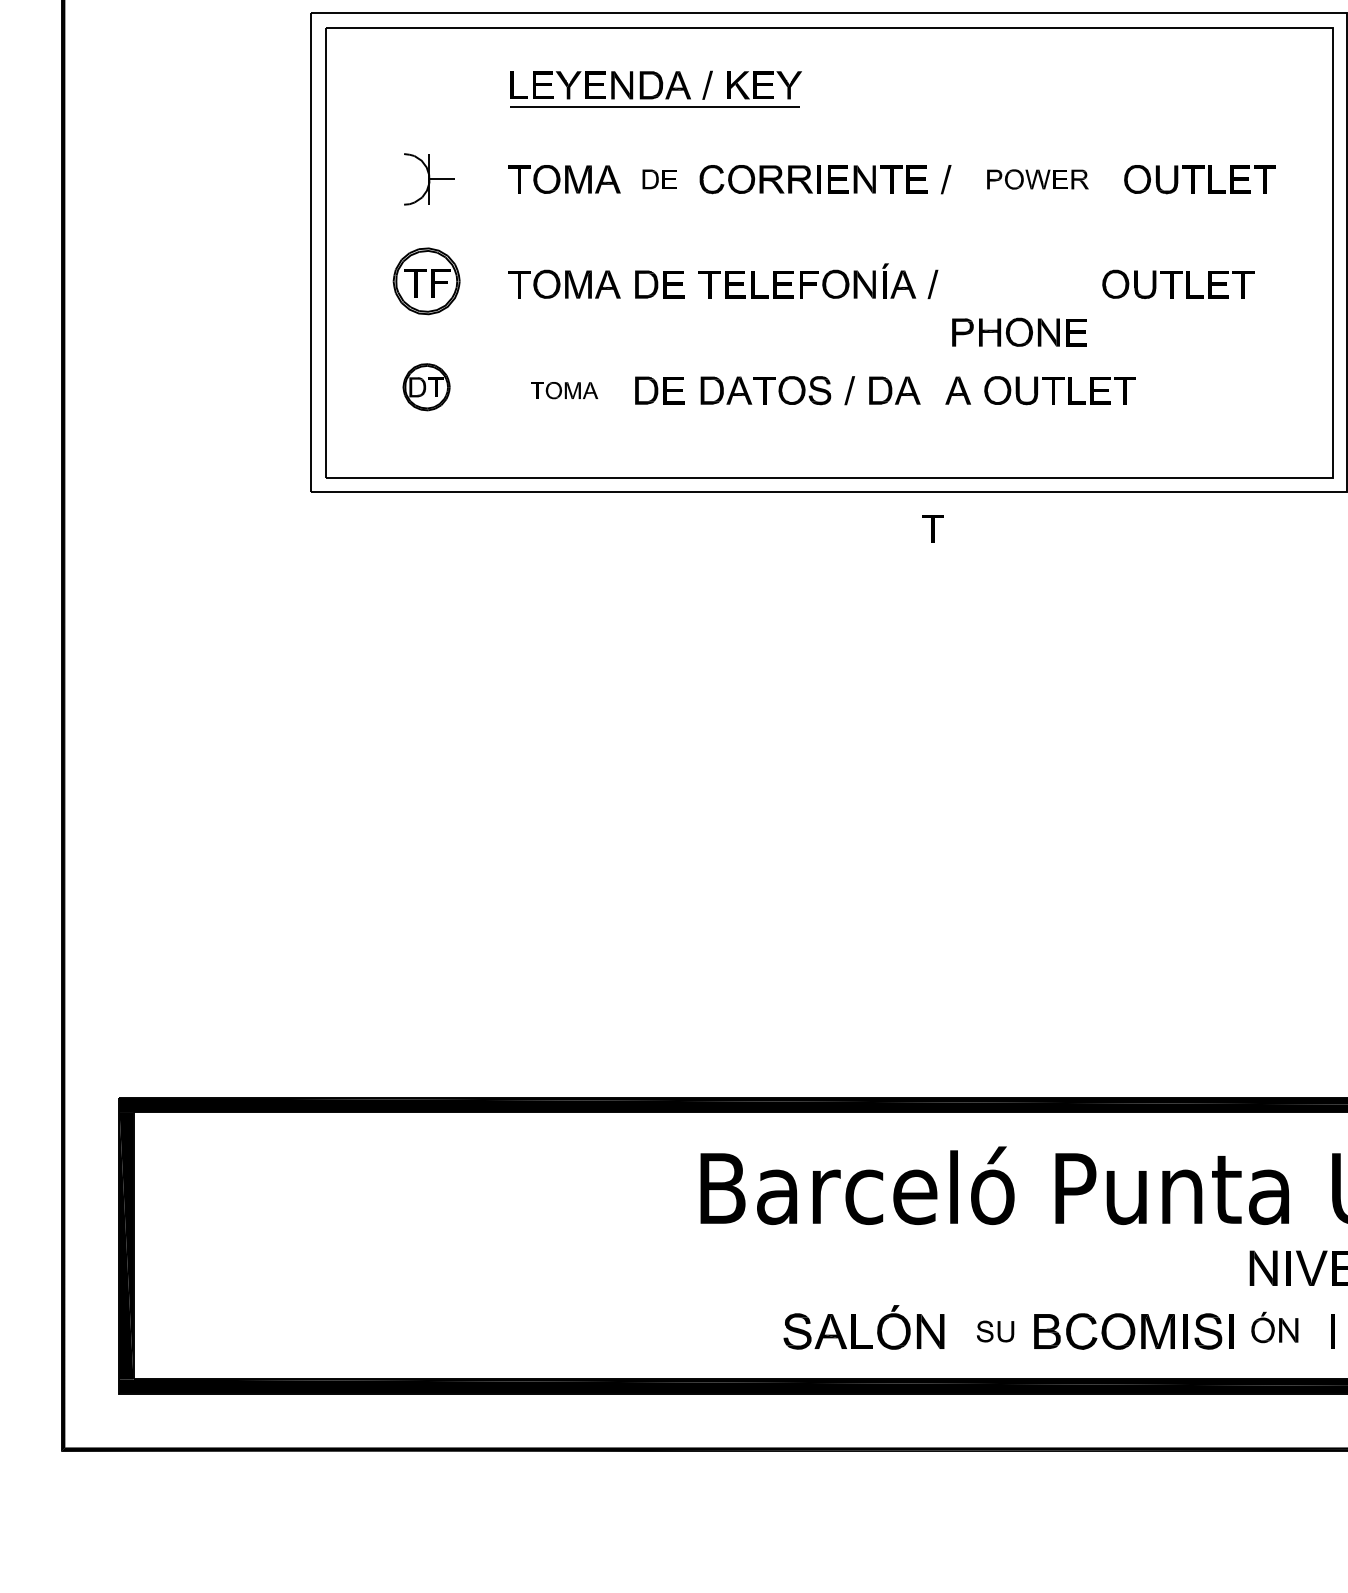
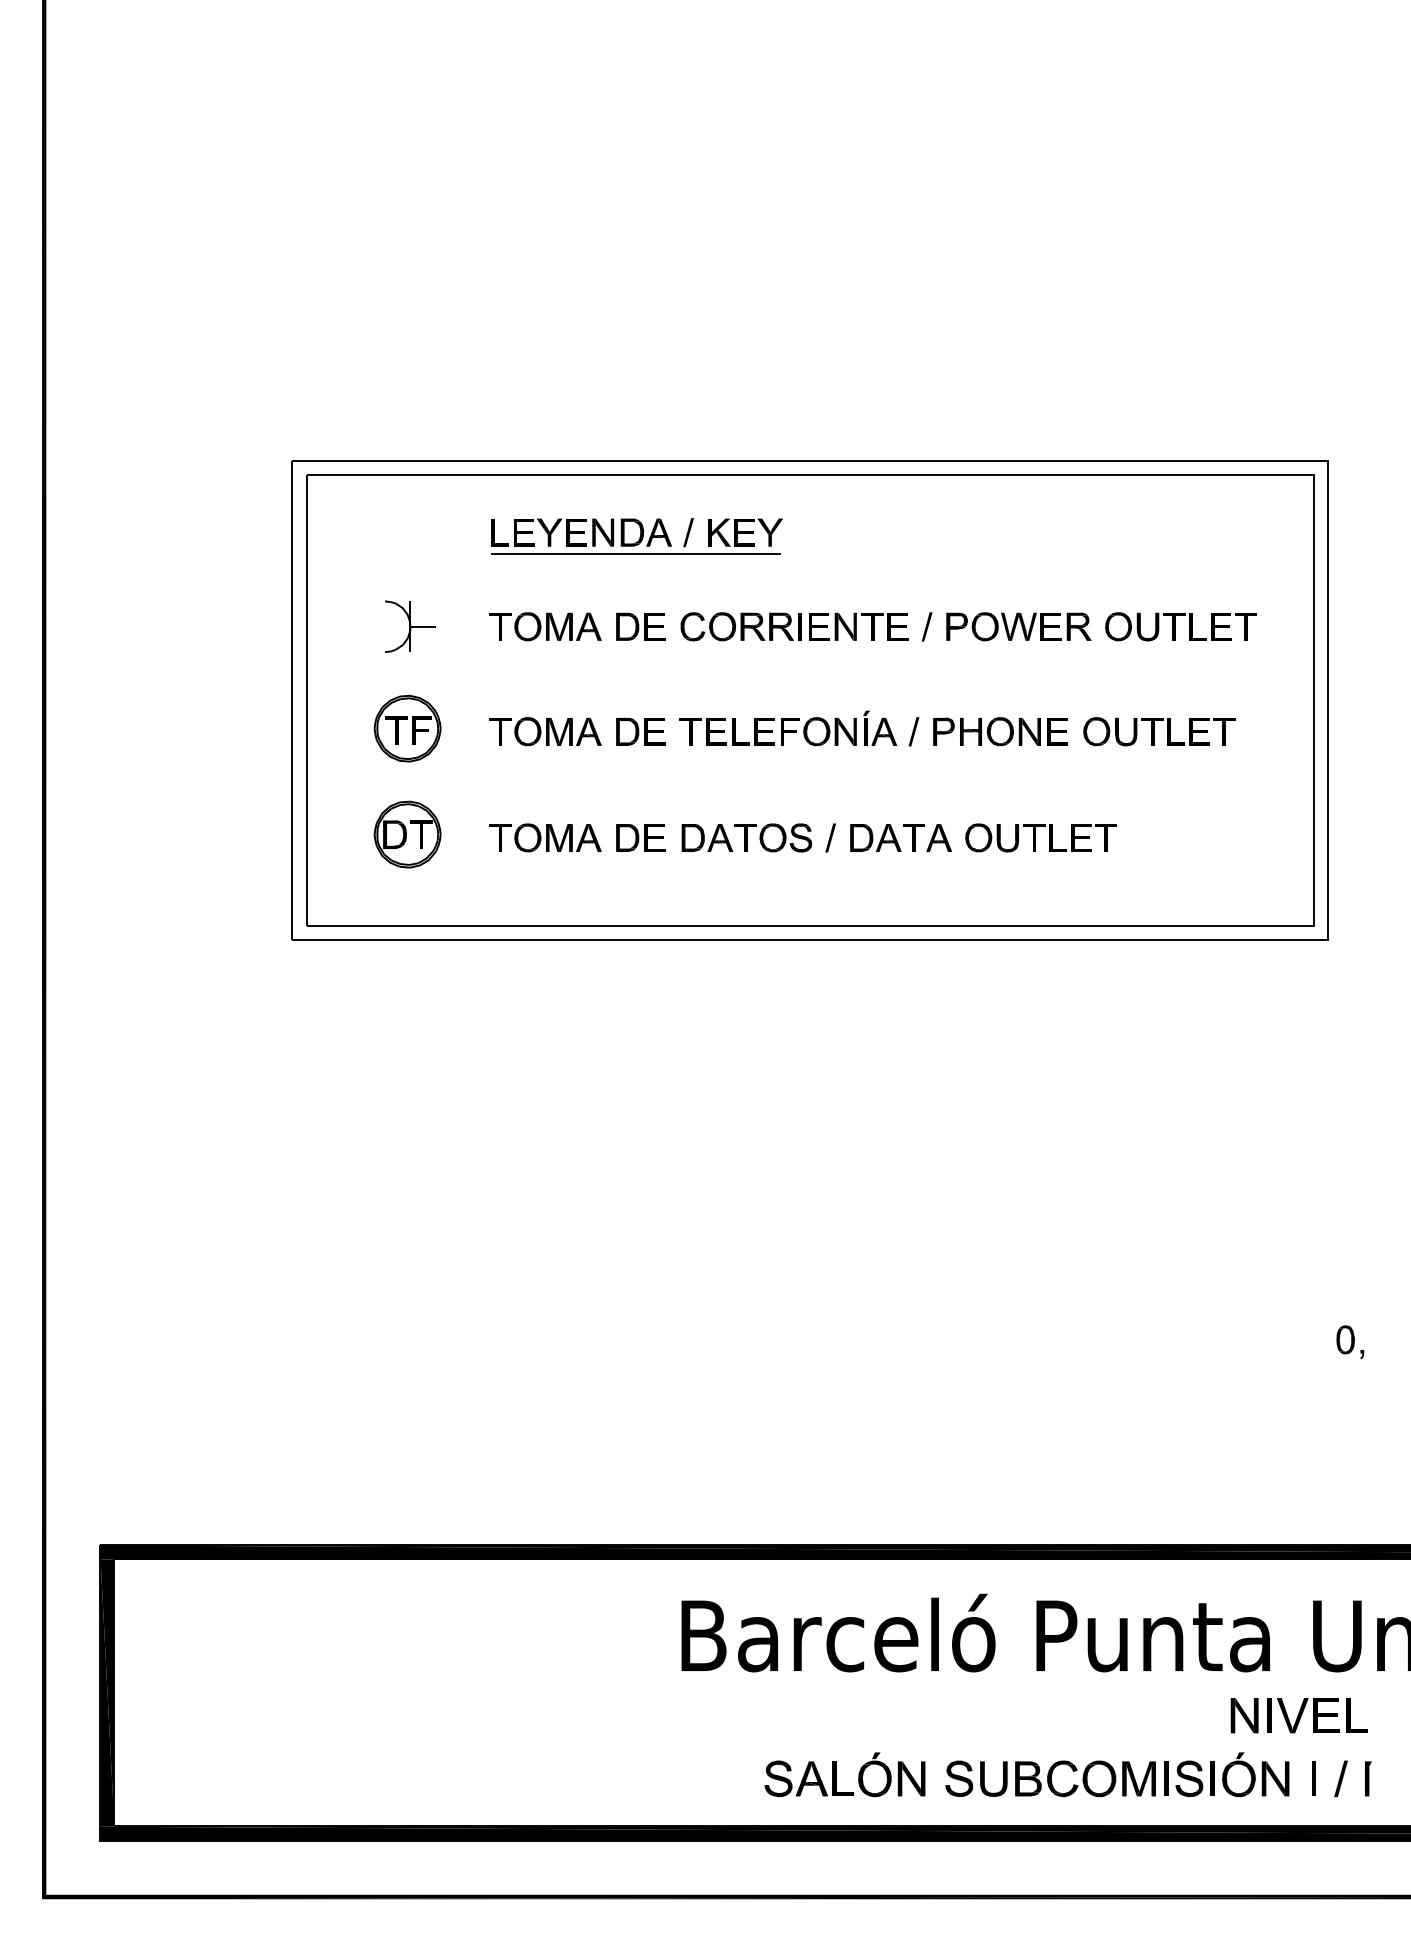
part: (659, 179) -> (640, 626), size x1.43
part: (1037, 179) -> (1018, 626), size x1.43
part: (1019, 332) -> (1000, 731), moved
part: (426, 387) -> (407, 834), size x1.43
part: (564, 390) -> (545, 837), size x1.67
part: (932, 528) -> (913, 837), moved
part: (1274, 1327) -> (1255, 1774), size x1.43
part: (995, 1331) -> (976, 1778), size x1.67

